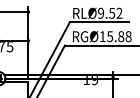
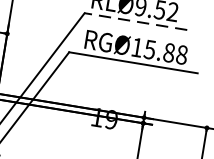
line: (99, 22) -> (135, 22), solid -> dashed

